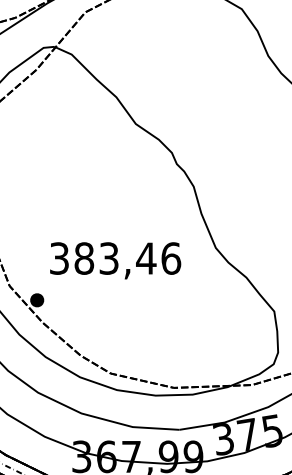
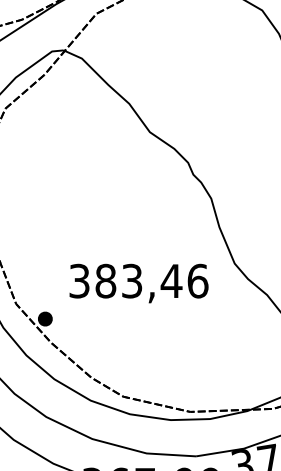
text: (115, 260) -> (138, 283), moved

